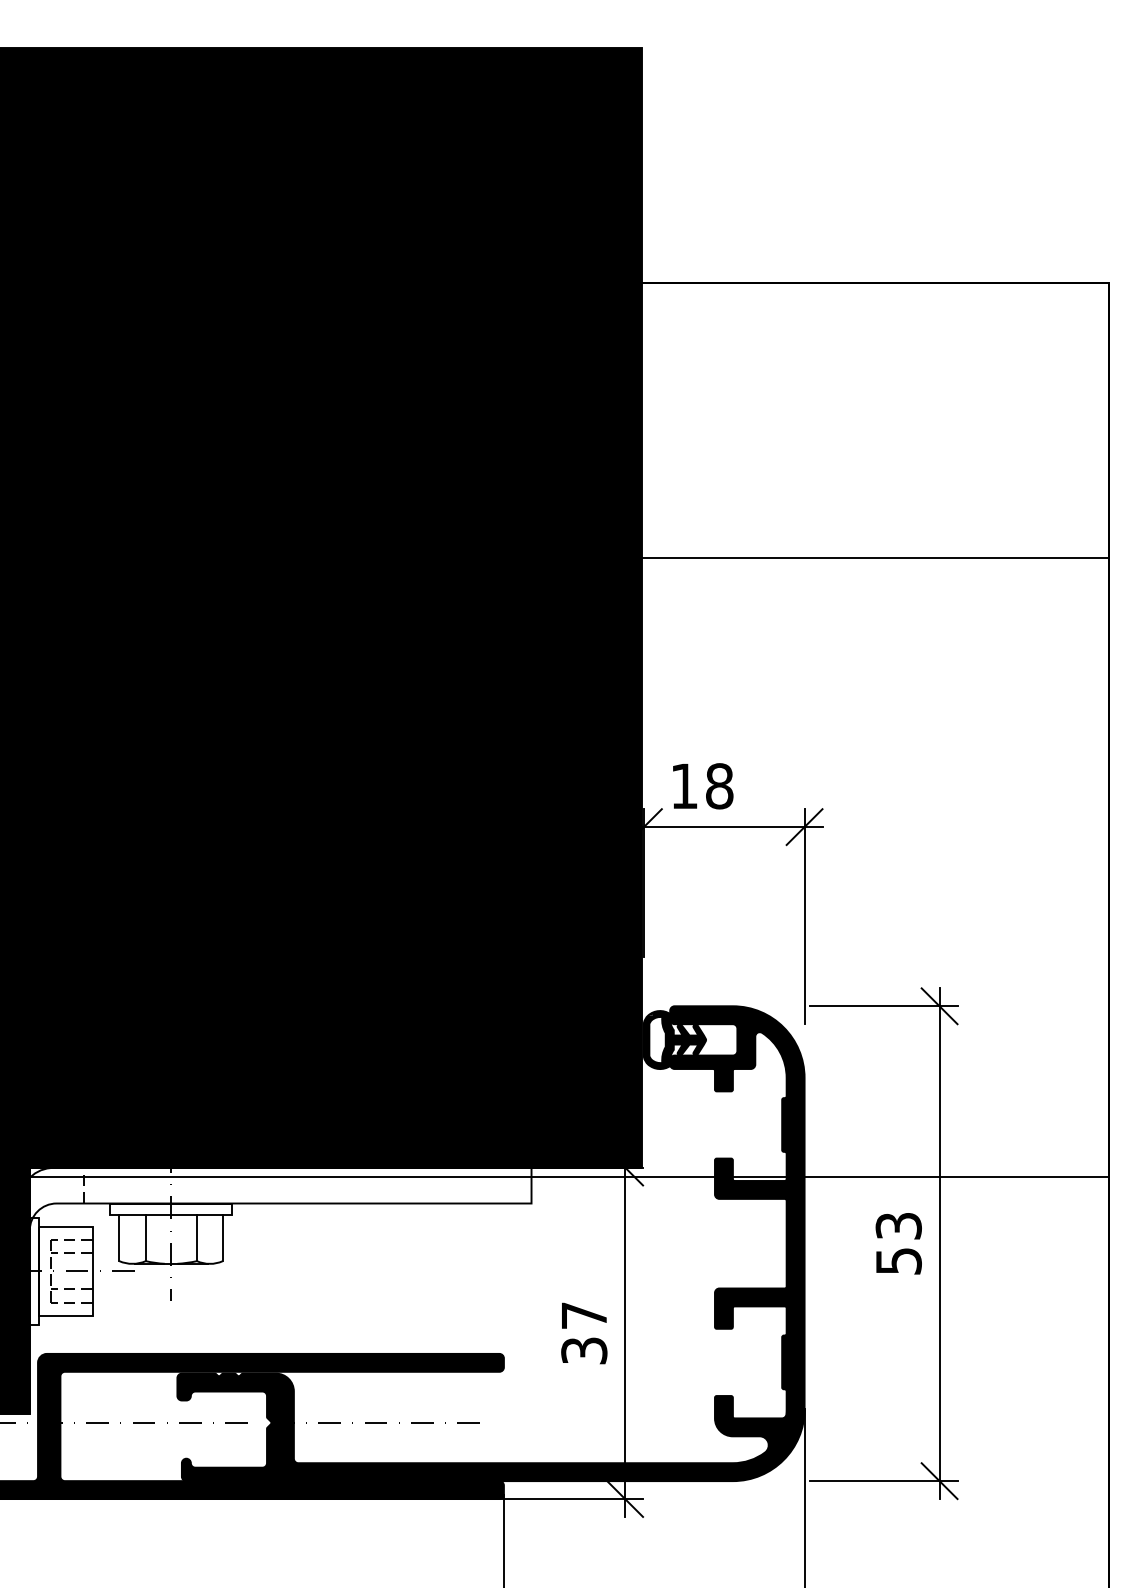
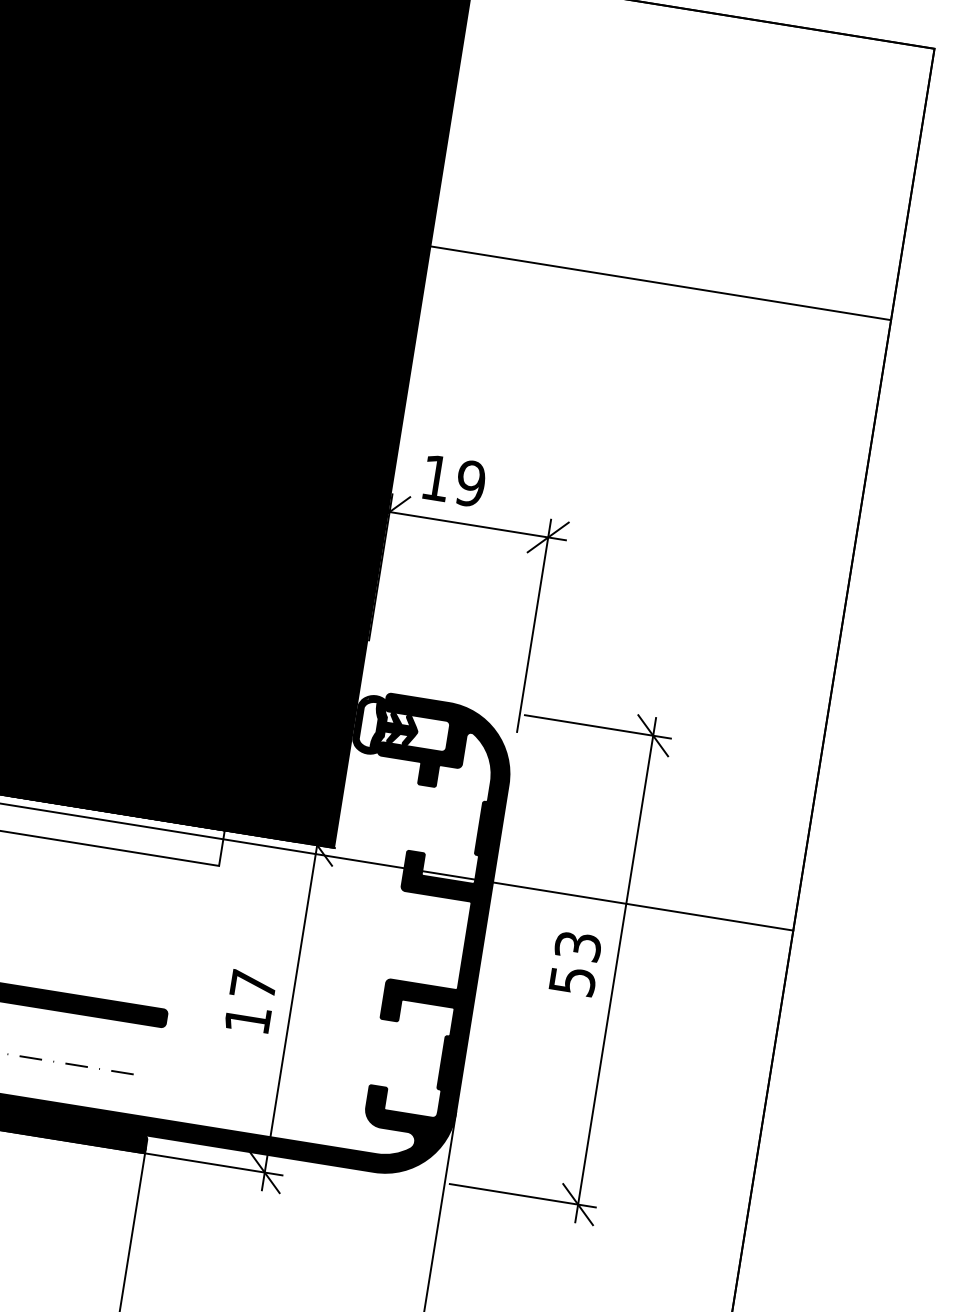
text: (719, 786) -> (470, 483), 18 -> 19
text: (584, 1350) -> (248, 1019), 37 -> 17

